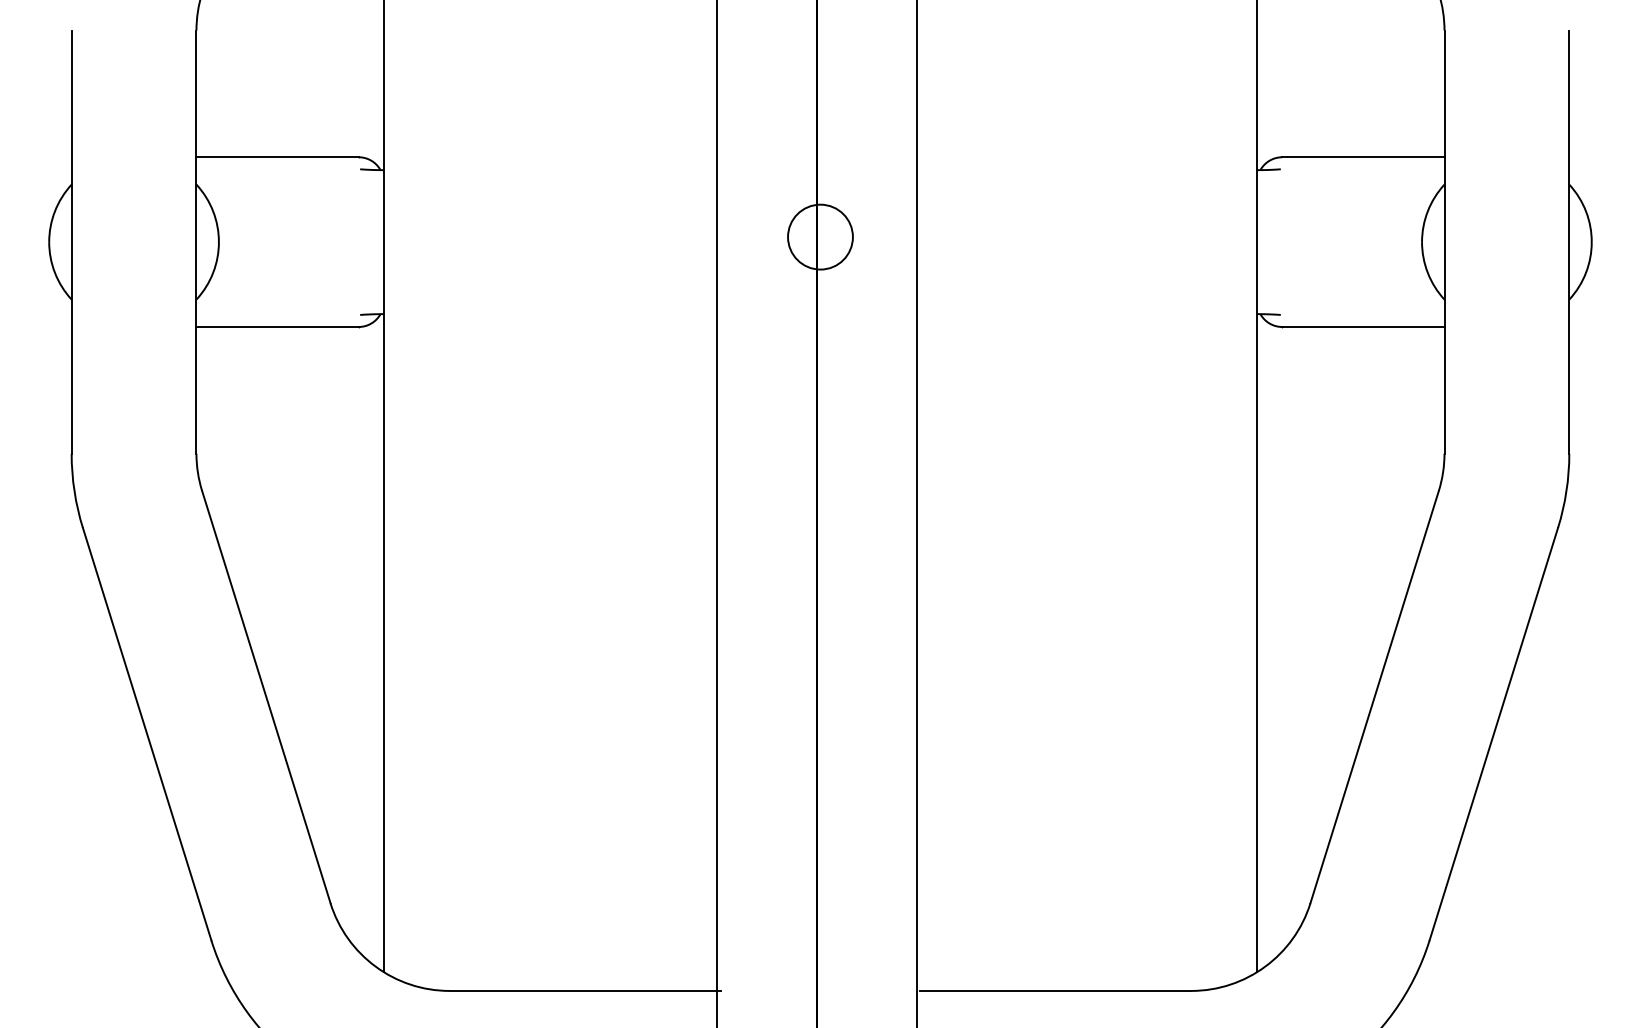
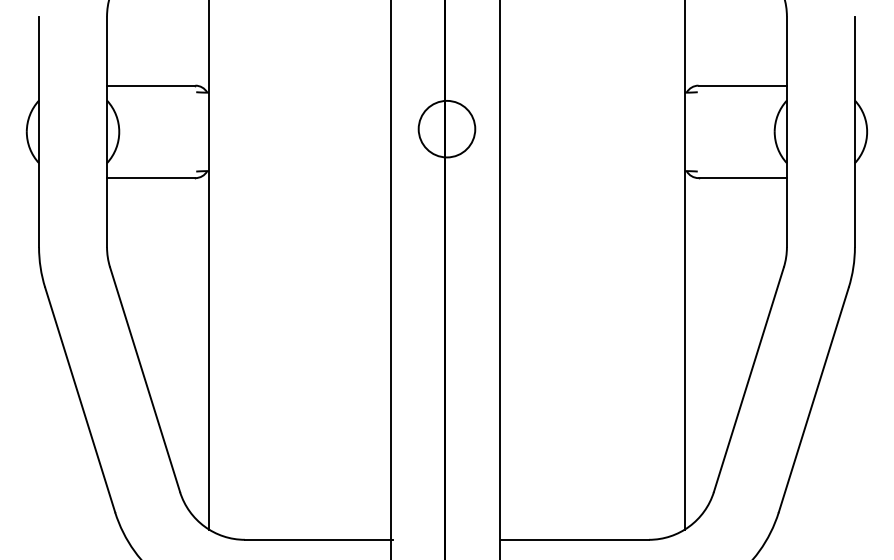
circle: (819, 235) -> (446, 128), size x1.6

